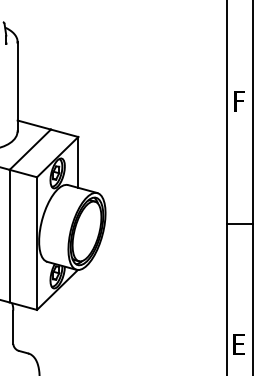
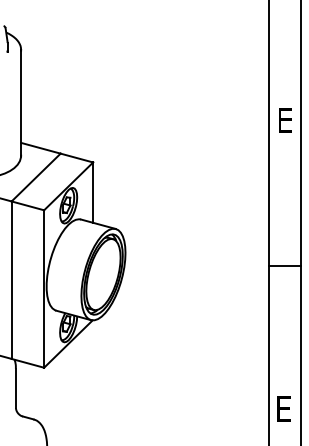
text: (241, 101) -> (286, 120), F -> E

